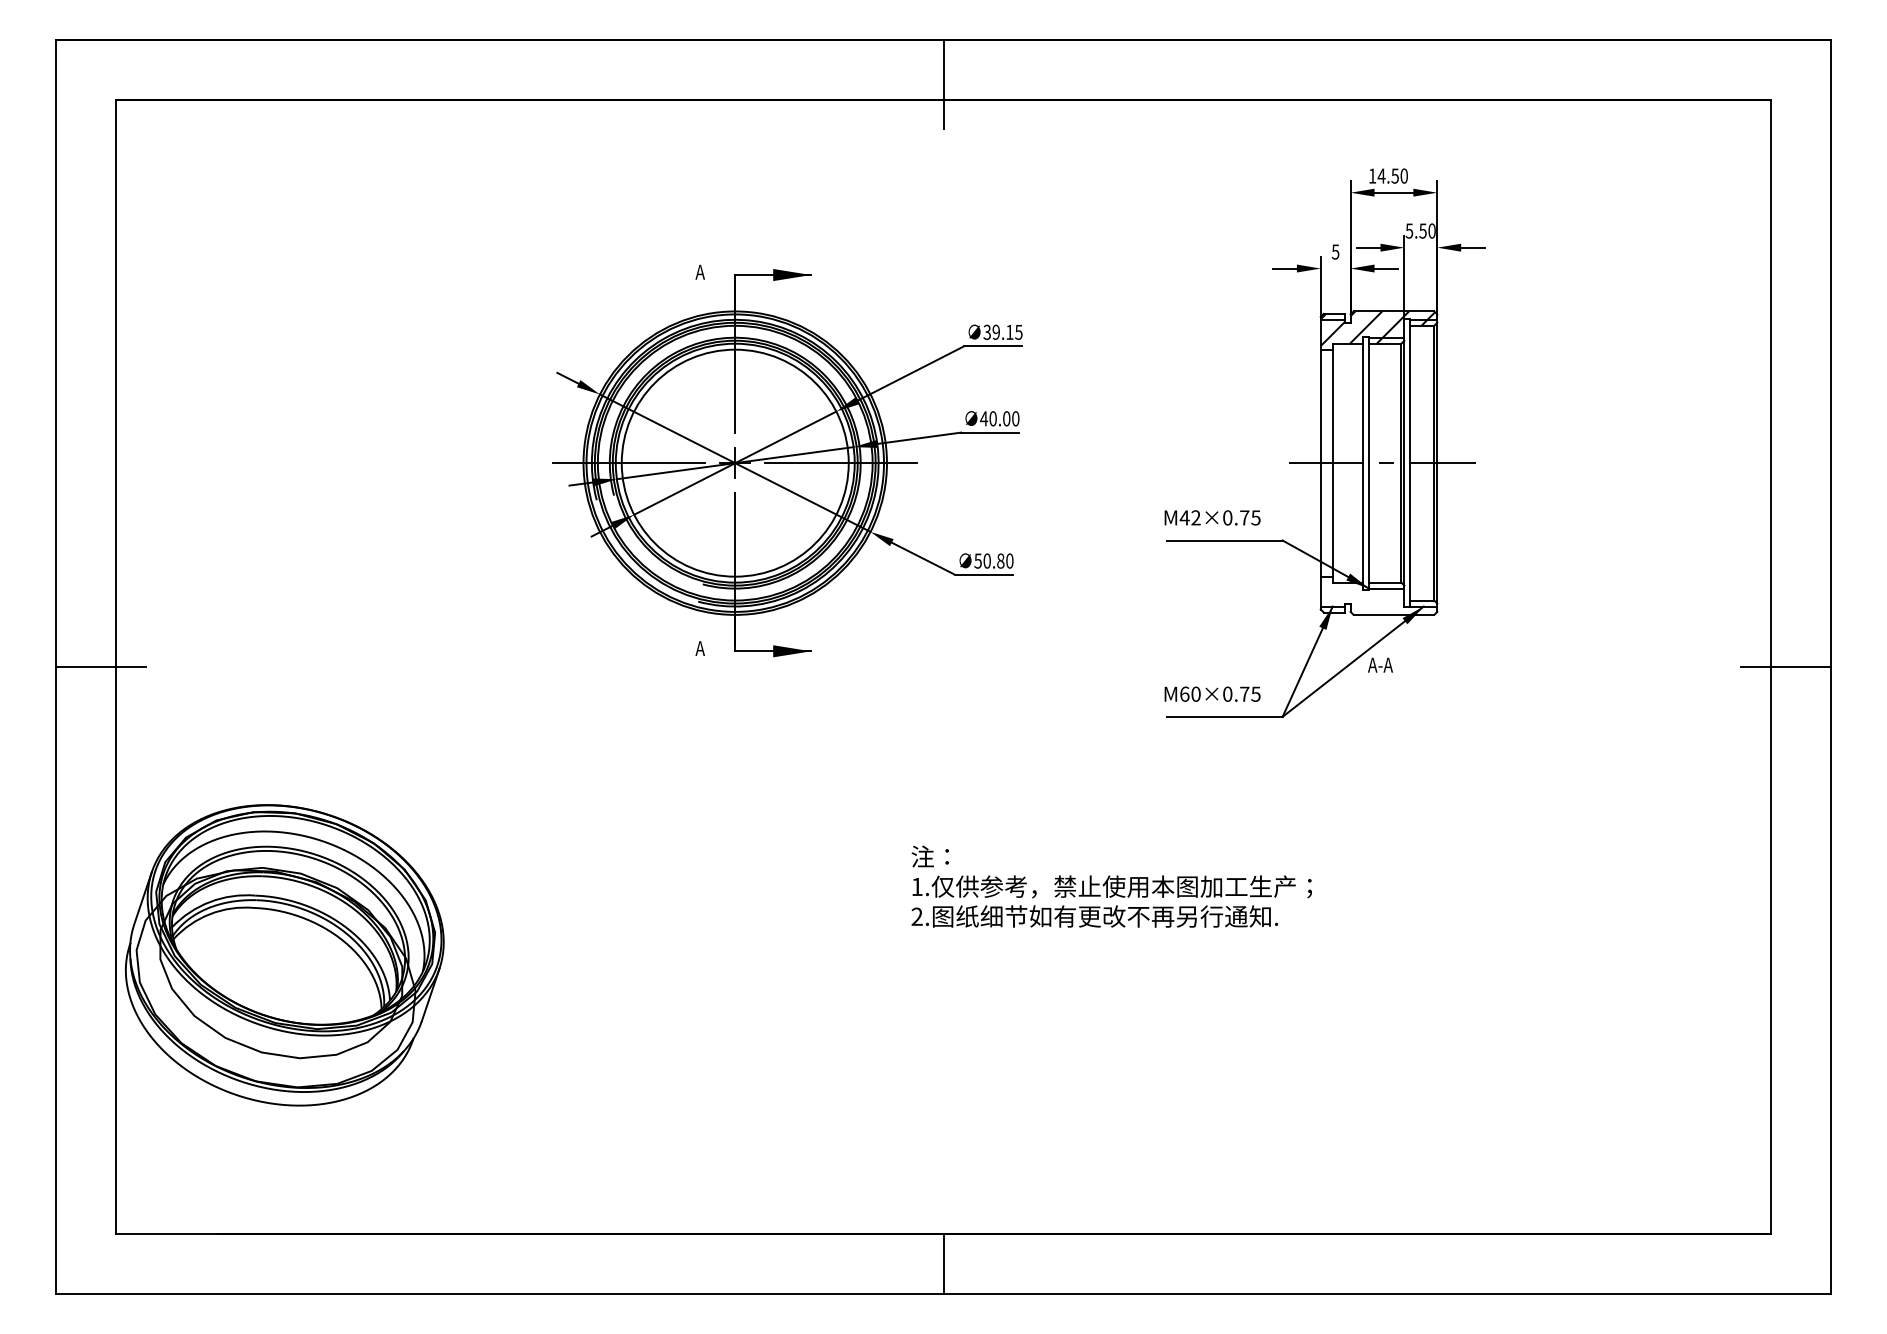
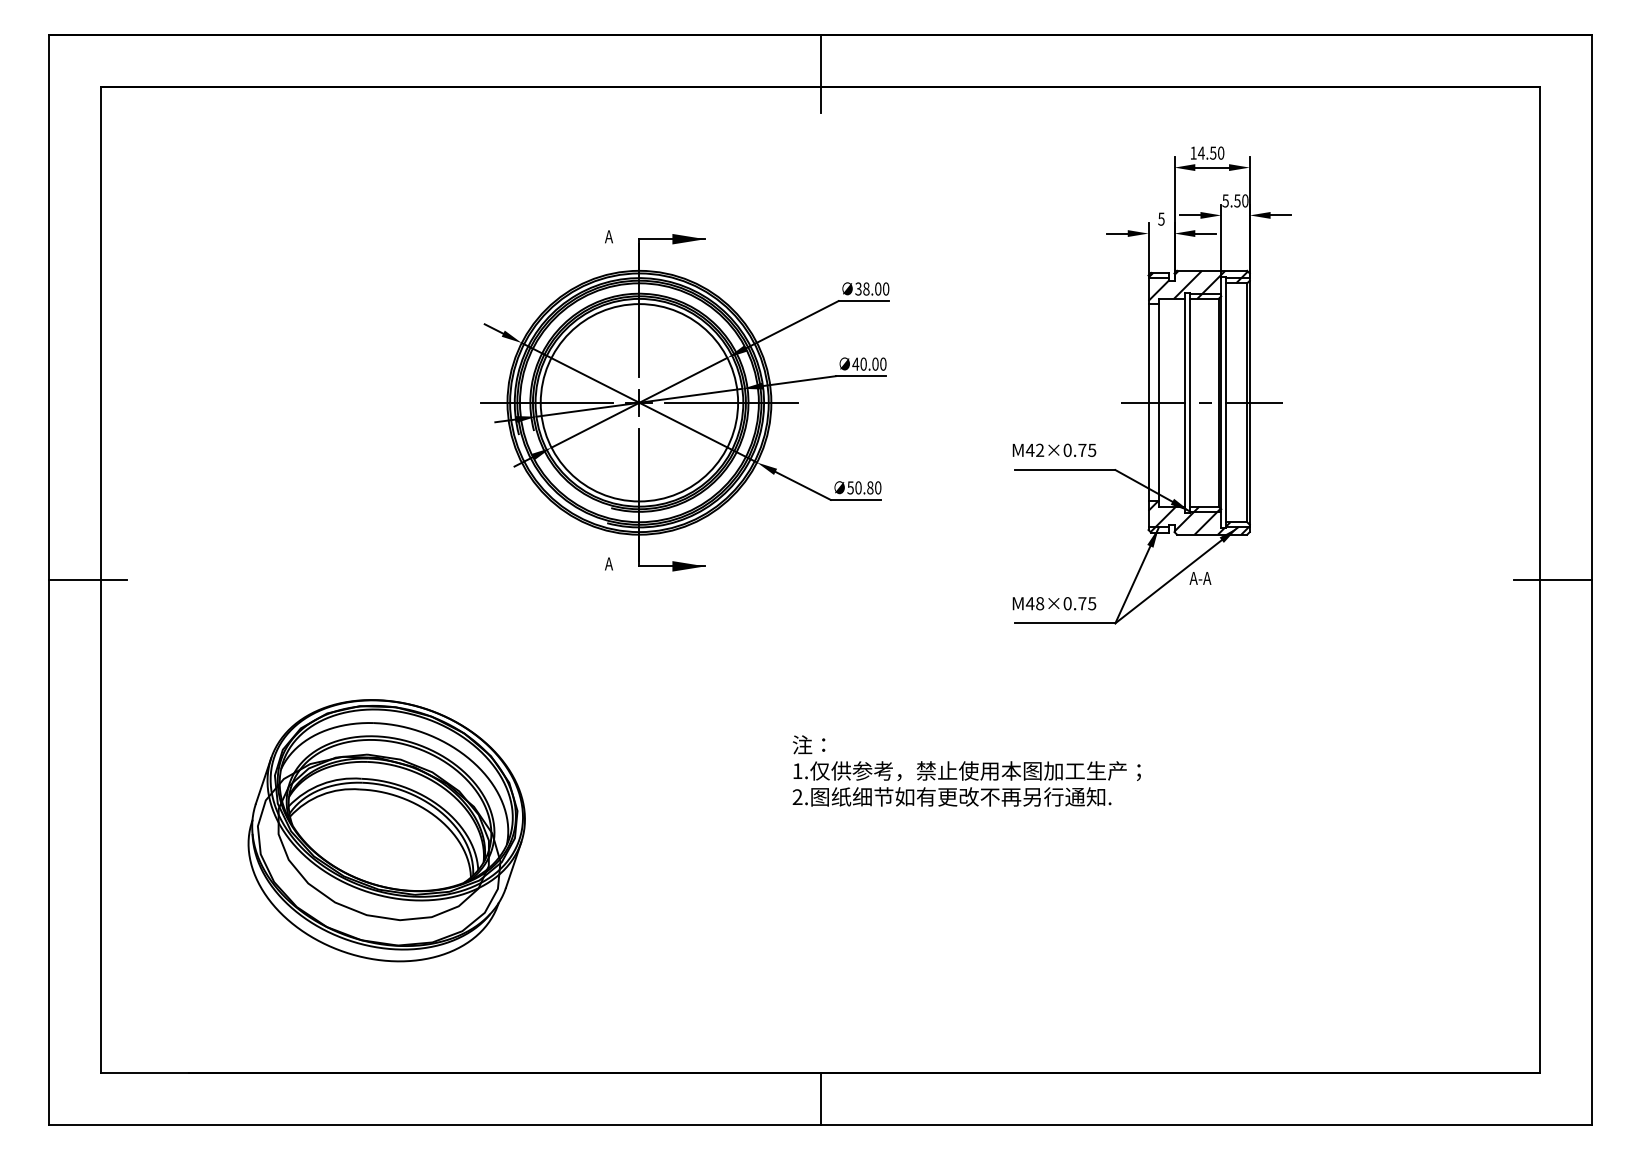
text: (1007, 331) -> (876, 288), 39.15 -> 38.00
hatch: (1378, 595) -> (1198, 517), added
text: (1189, 694) -> (1034, 603), M60×0.75 -> M48×0.75
part: (284, 955) -> (386, 830), moved

